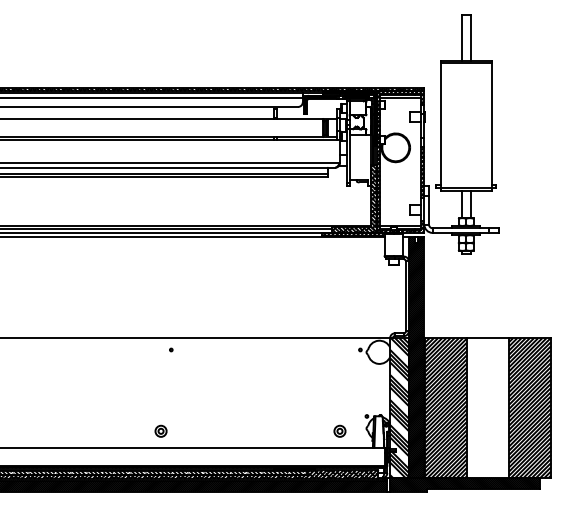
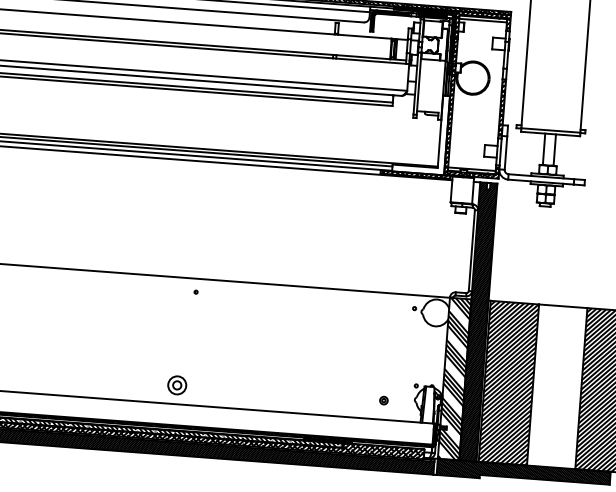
hatch: (354, 198) -> (420, 133), removed
part: (160, 430) -> (176, 384), size x1.4
part: (339, 430) -> (383, 399), size x0.6

